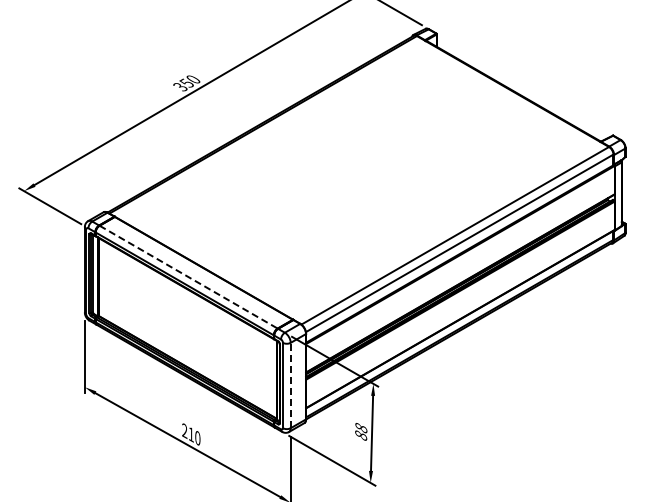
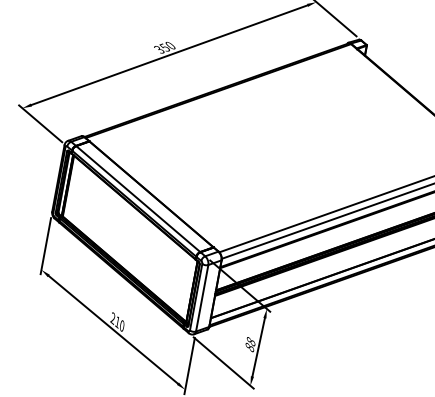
line: (188, 277) -> (138, 199), dashed -> solid
line: (290, 385) -> (202, 298), dashed -> solid

